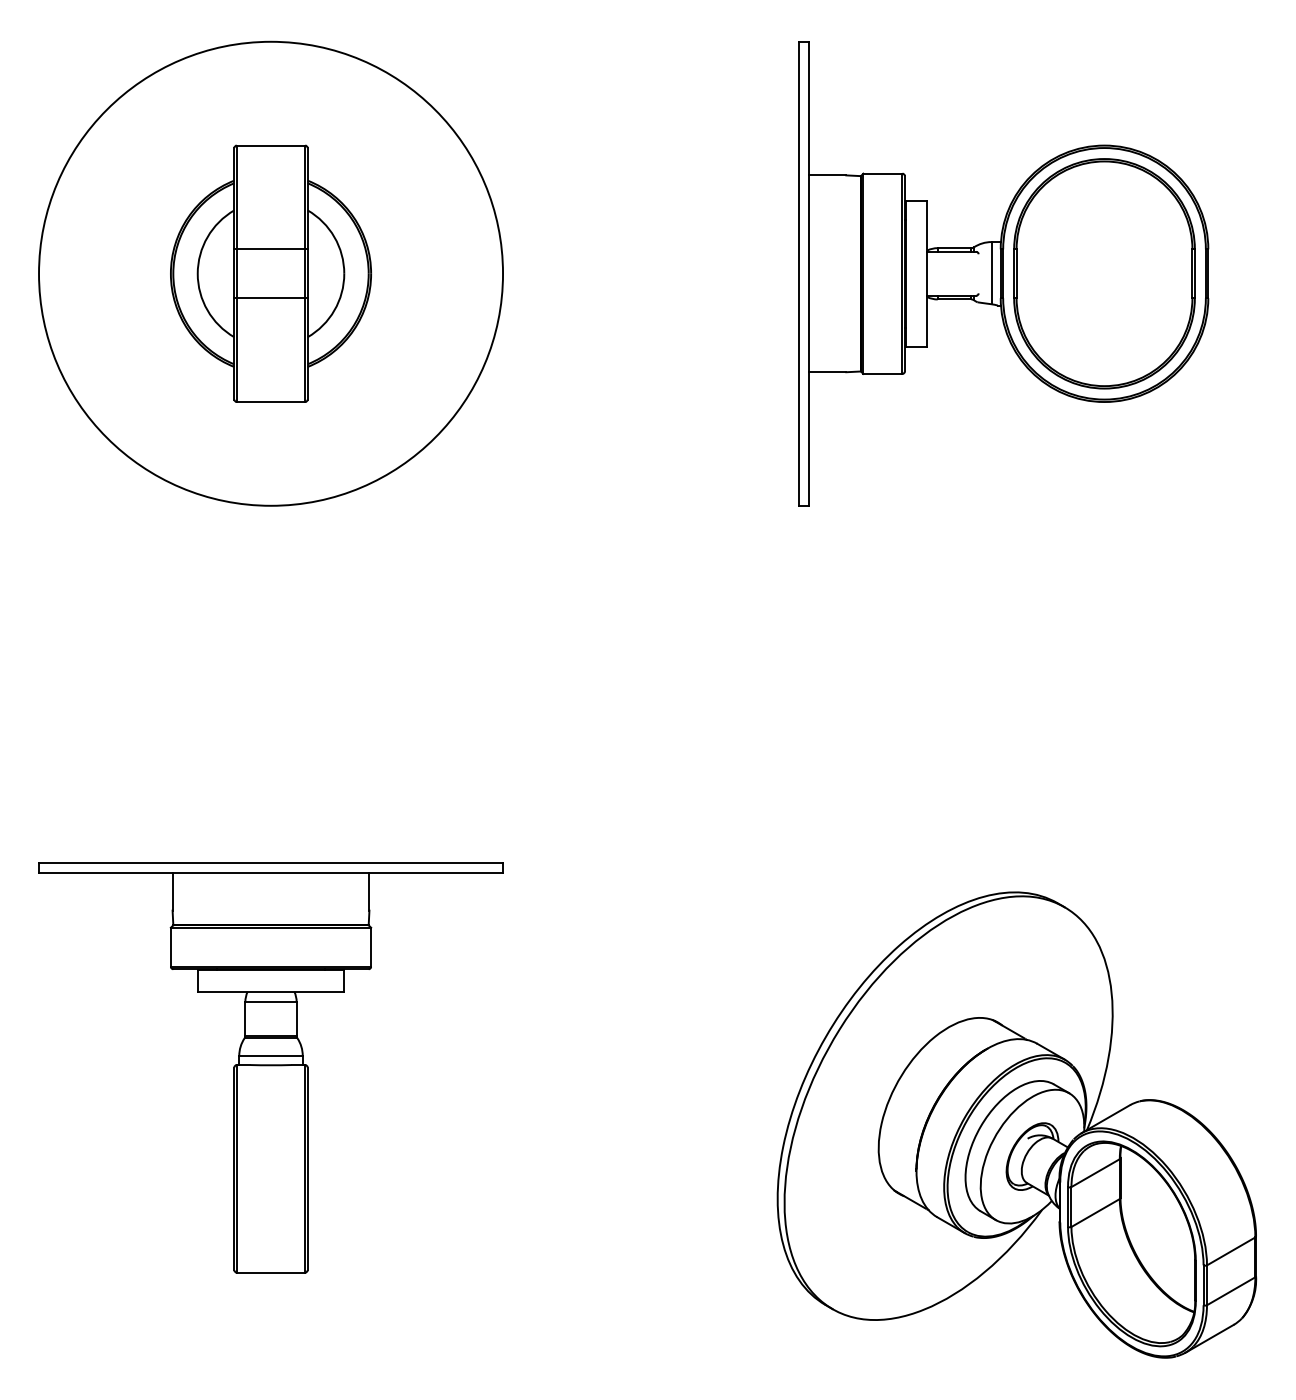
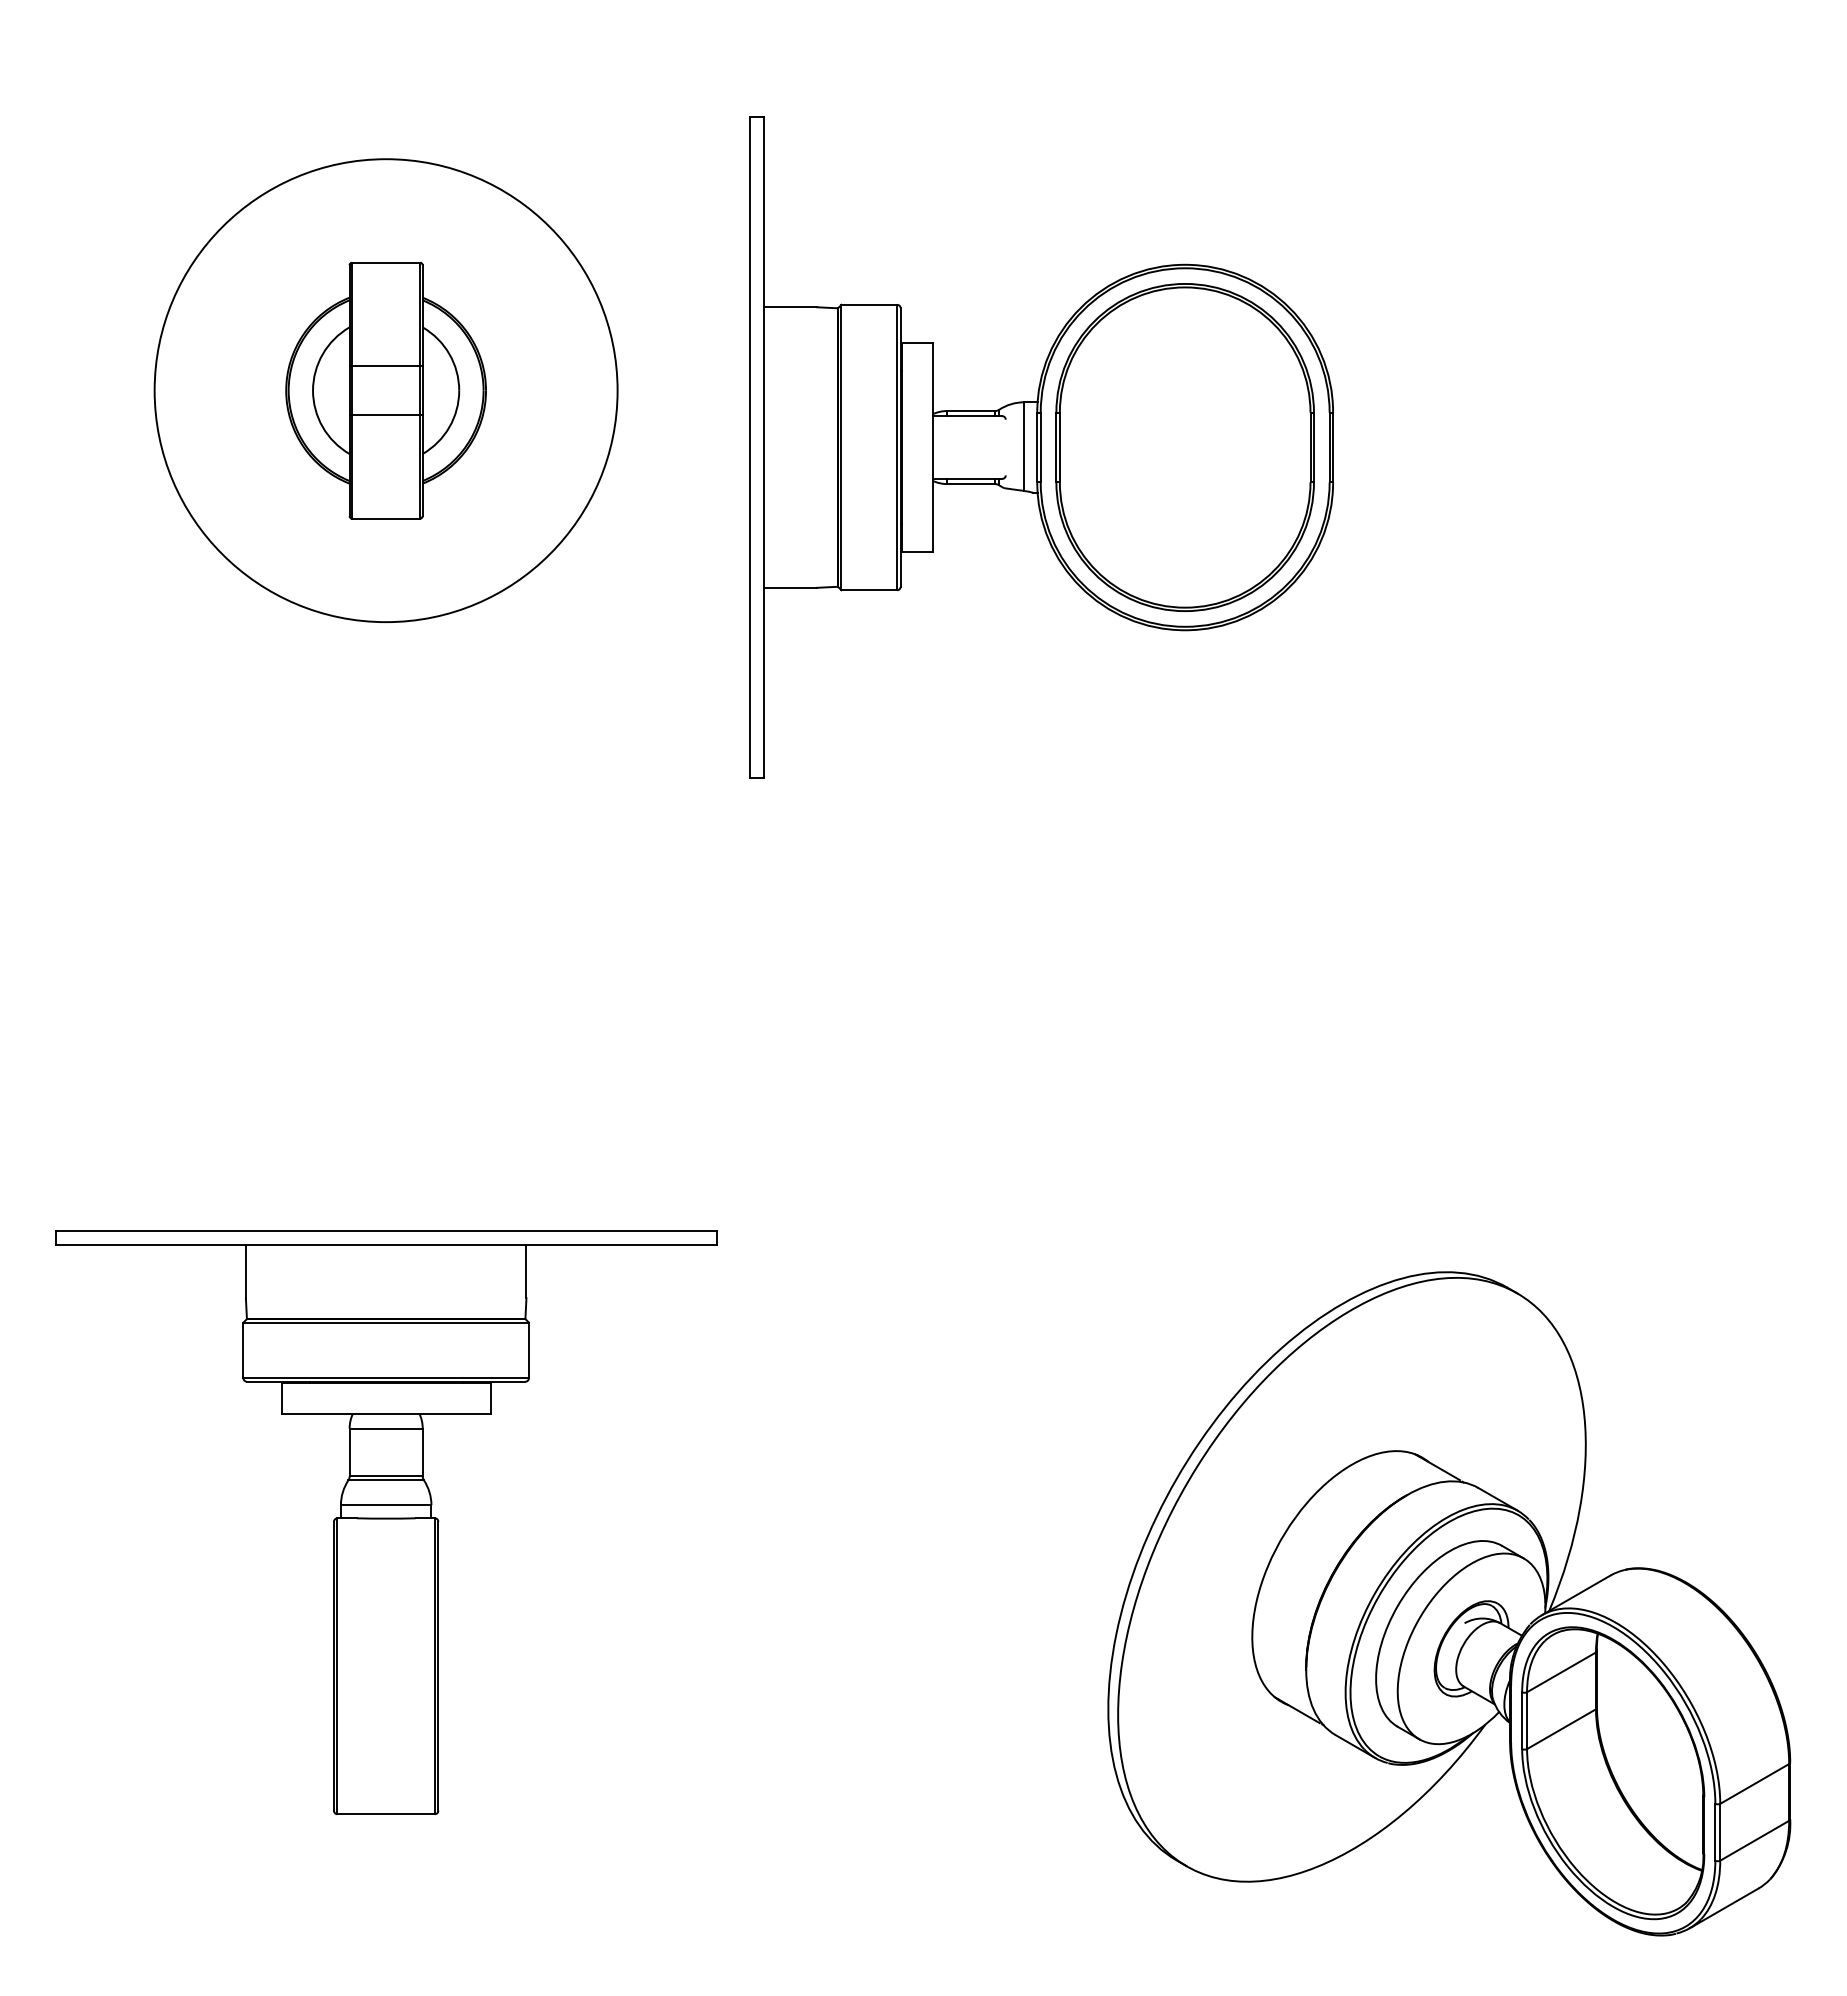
part: (270, 273) -> (385, 390), size x0.7
part: (1003, 273) -> (1041, 447), moved

